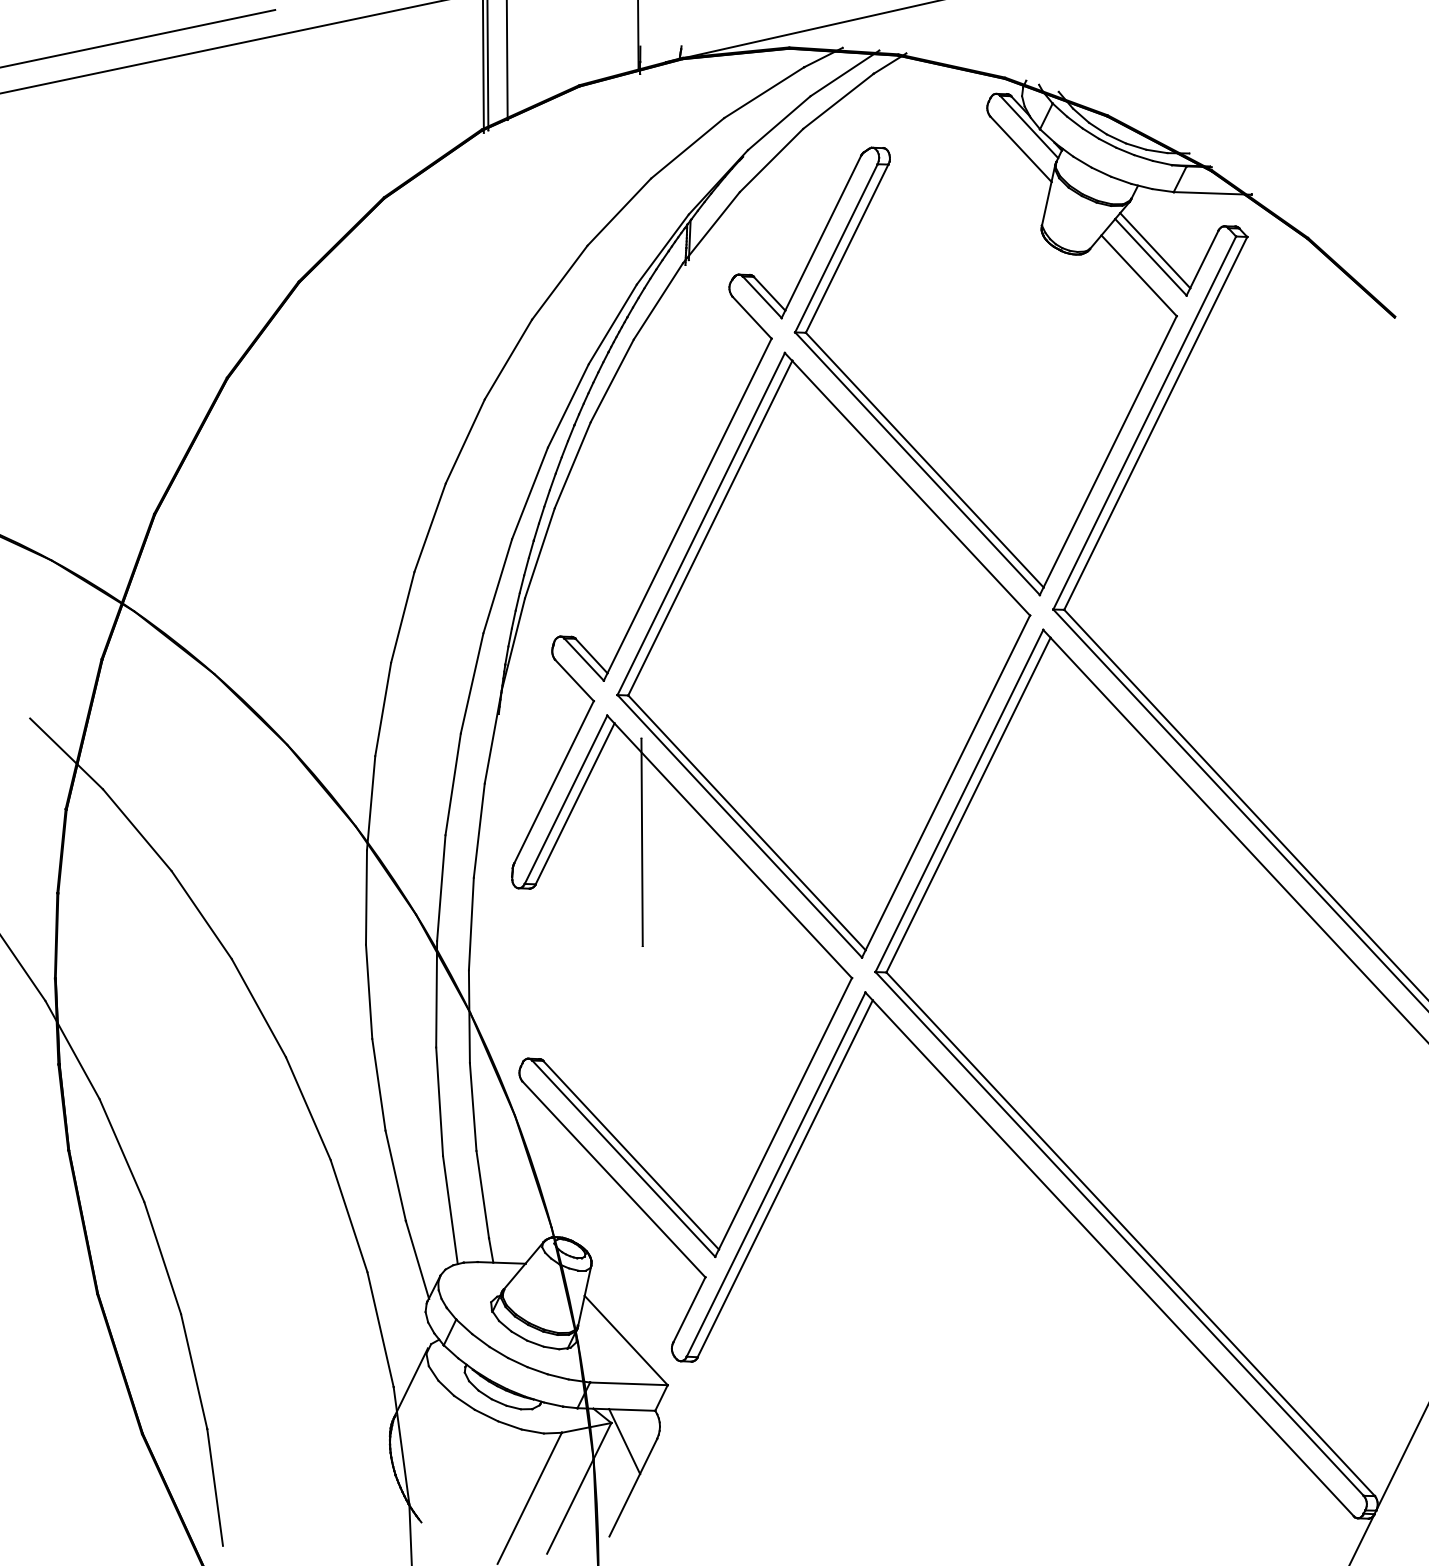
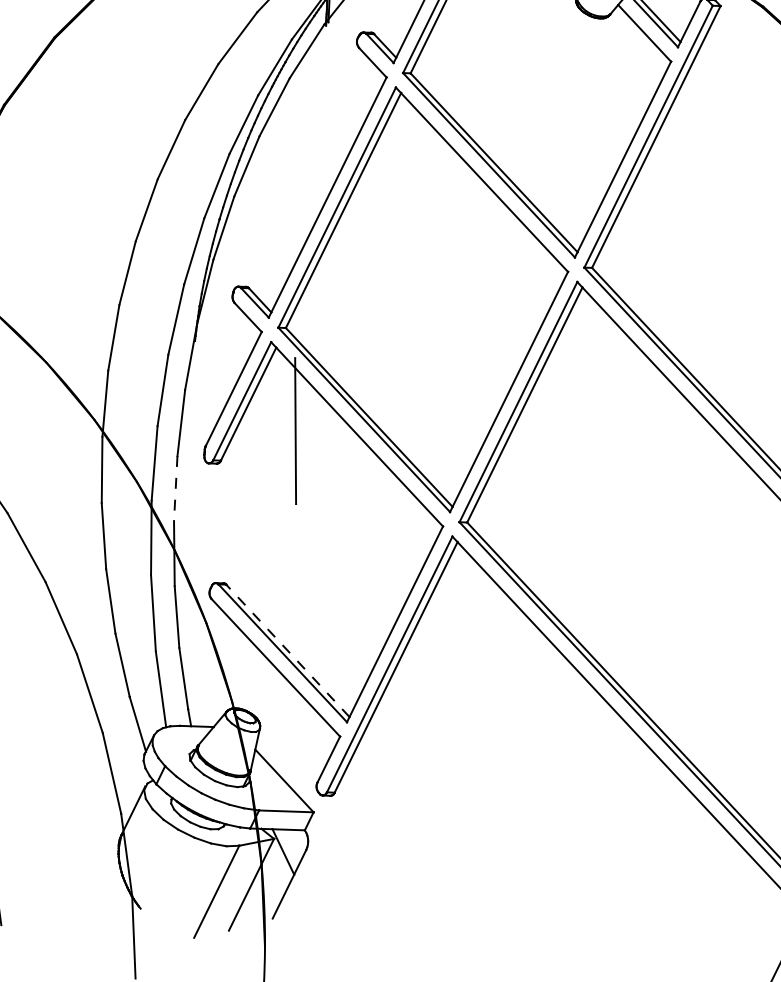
line: (471, 924) -> (175, 488), solid -> dashed
line: (631, 1155) -> (288, 651), solid -> dashed

